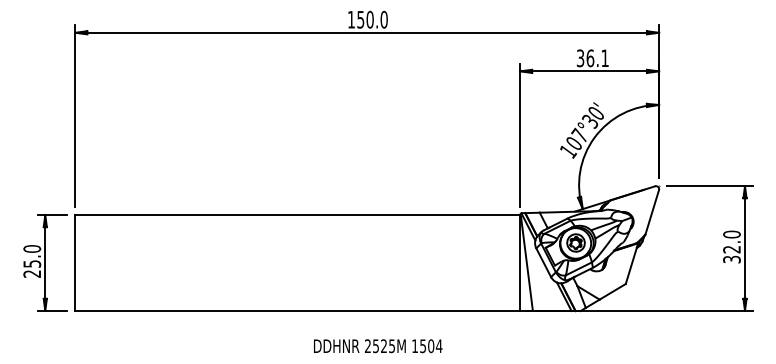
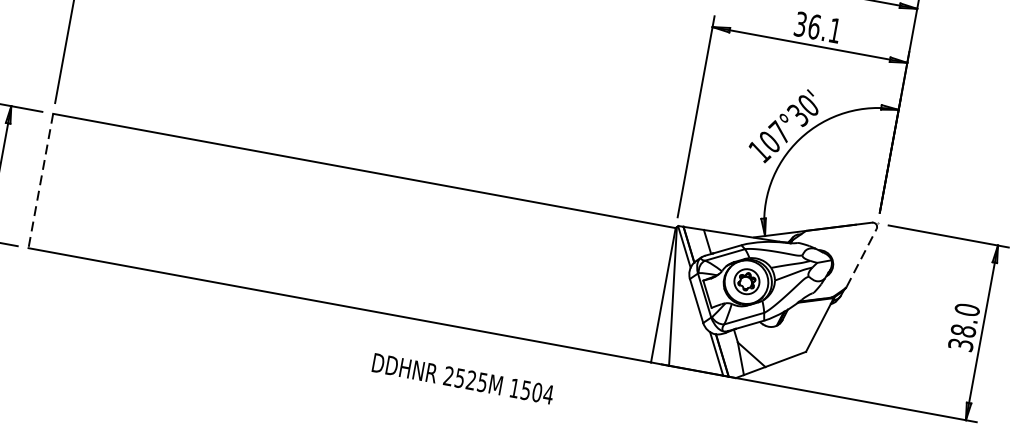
line: (652, 212) -> (861, 258), solid -> dashed
text: (731, 249) -> (962, 330), 32.0 -> 38.0
line: (75, 262) -> (41, 180), solid -> dashed
text: (378, 346) -> (463, 379), moved

